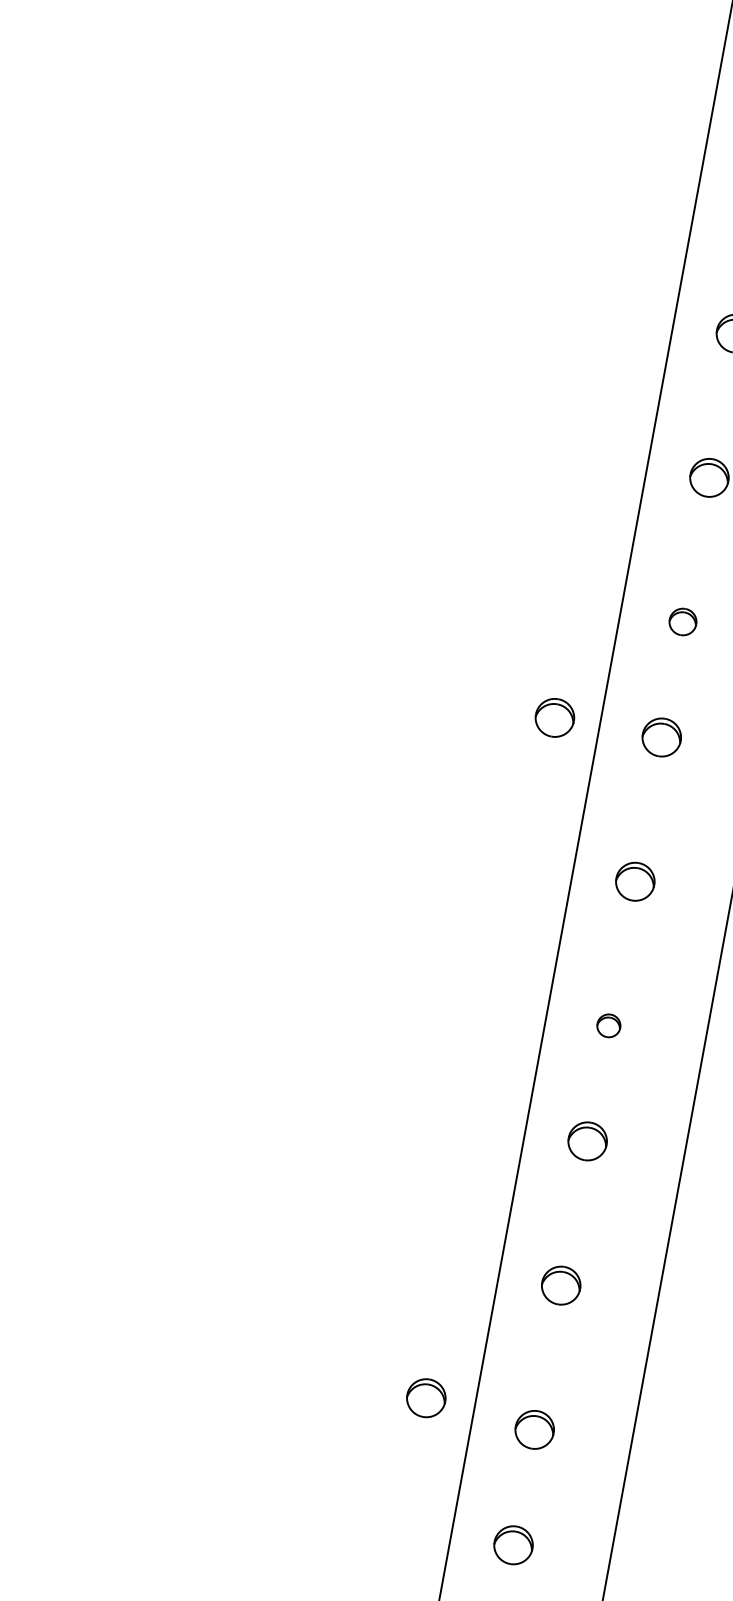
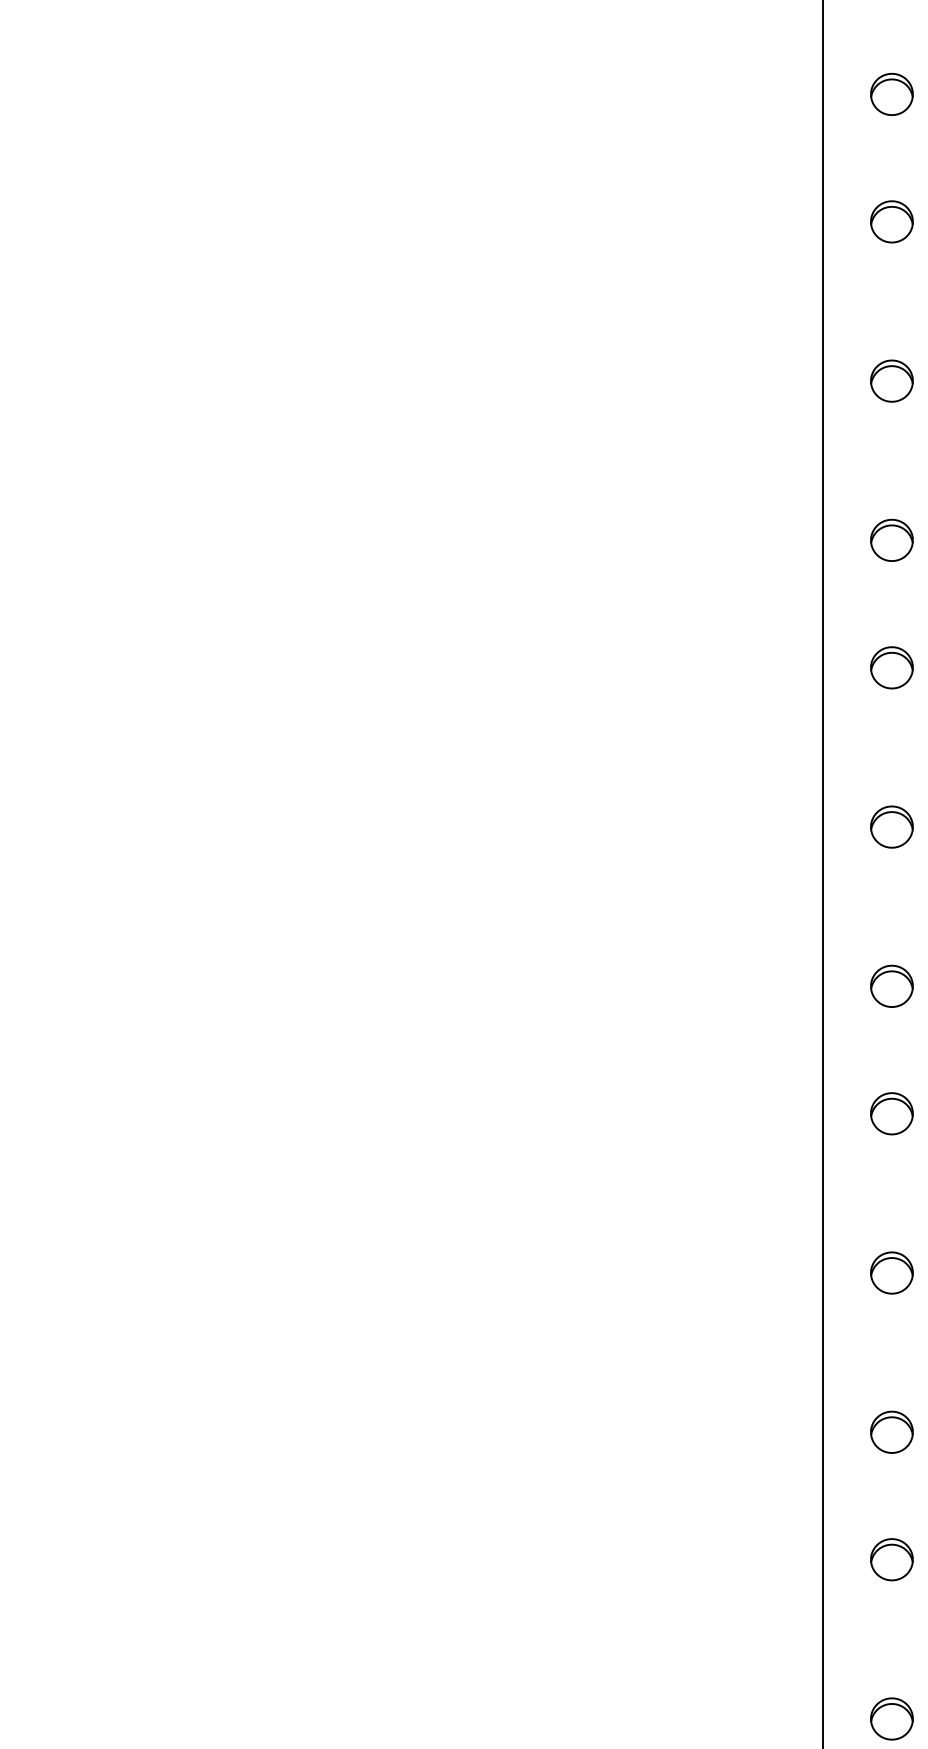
part: (682, 621) -> (891, 539), size x1.43
part: (554, 717) -> (773, 667), removed
part: (608, 1025) -> (891, 985), size x1.67
part: (425, 1397) -> (769, 1419), removed

